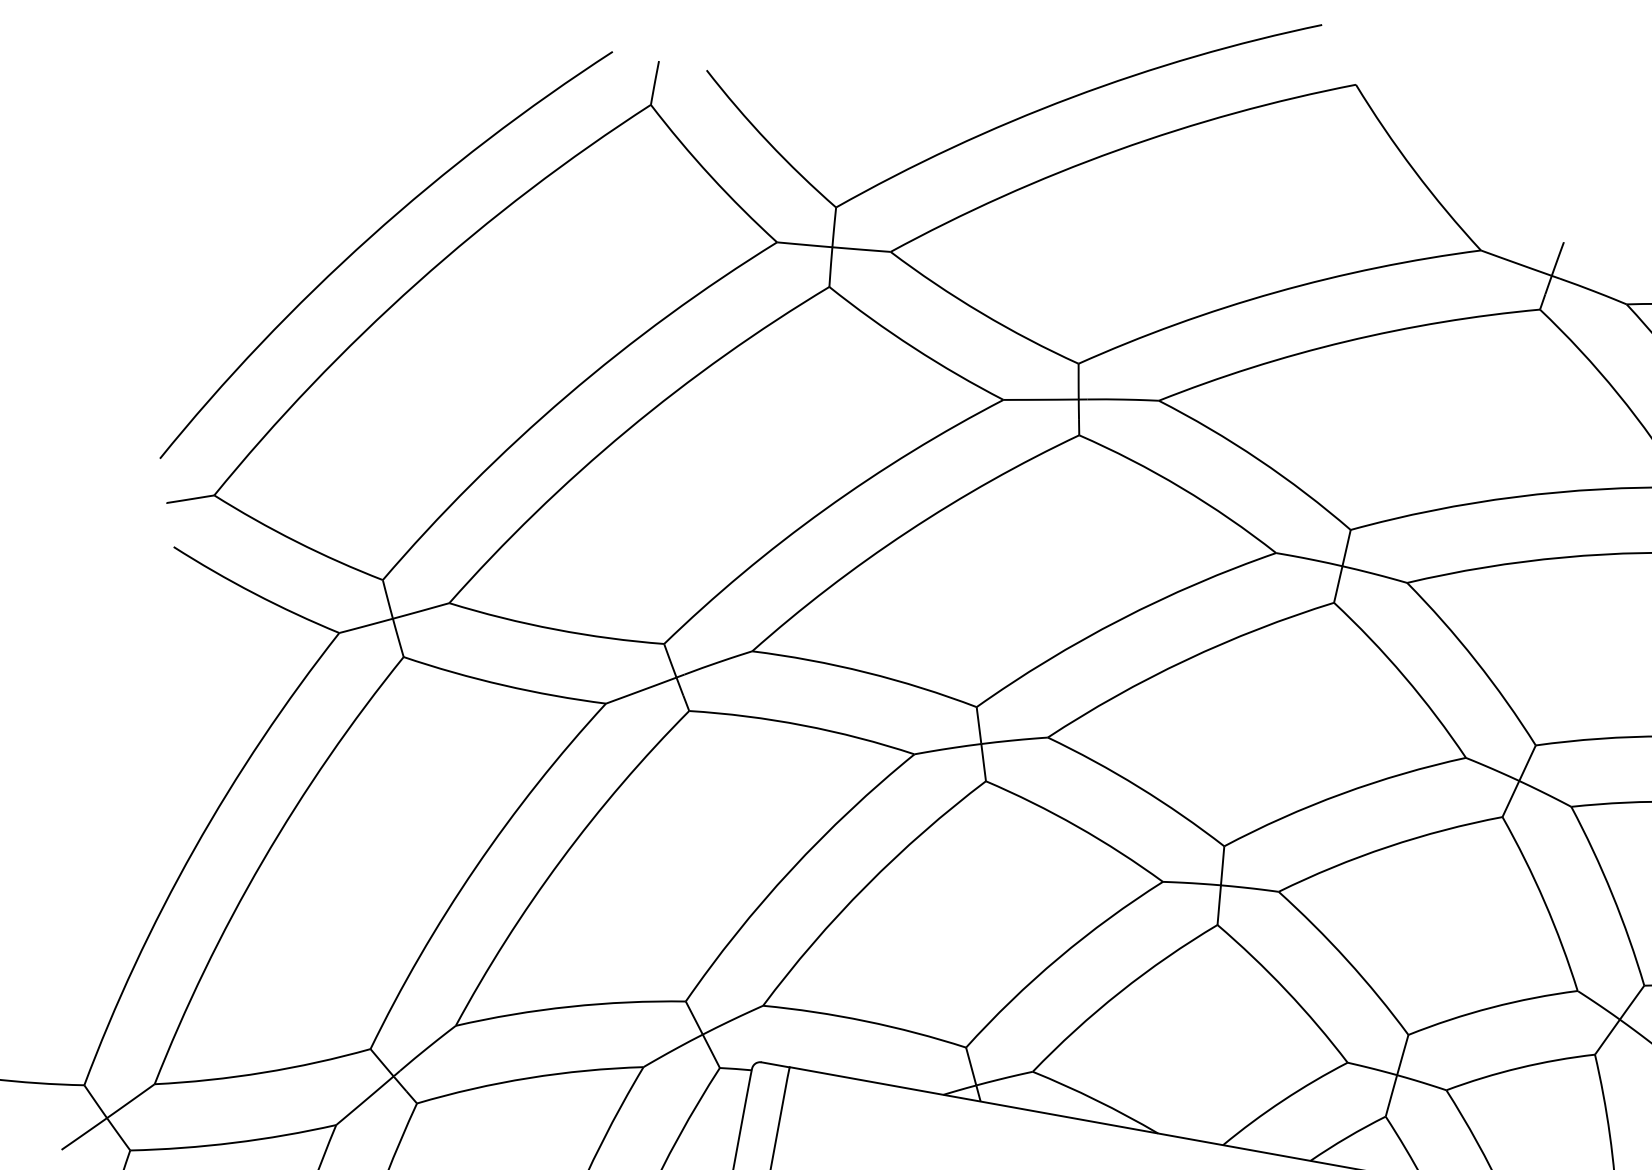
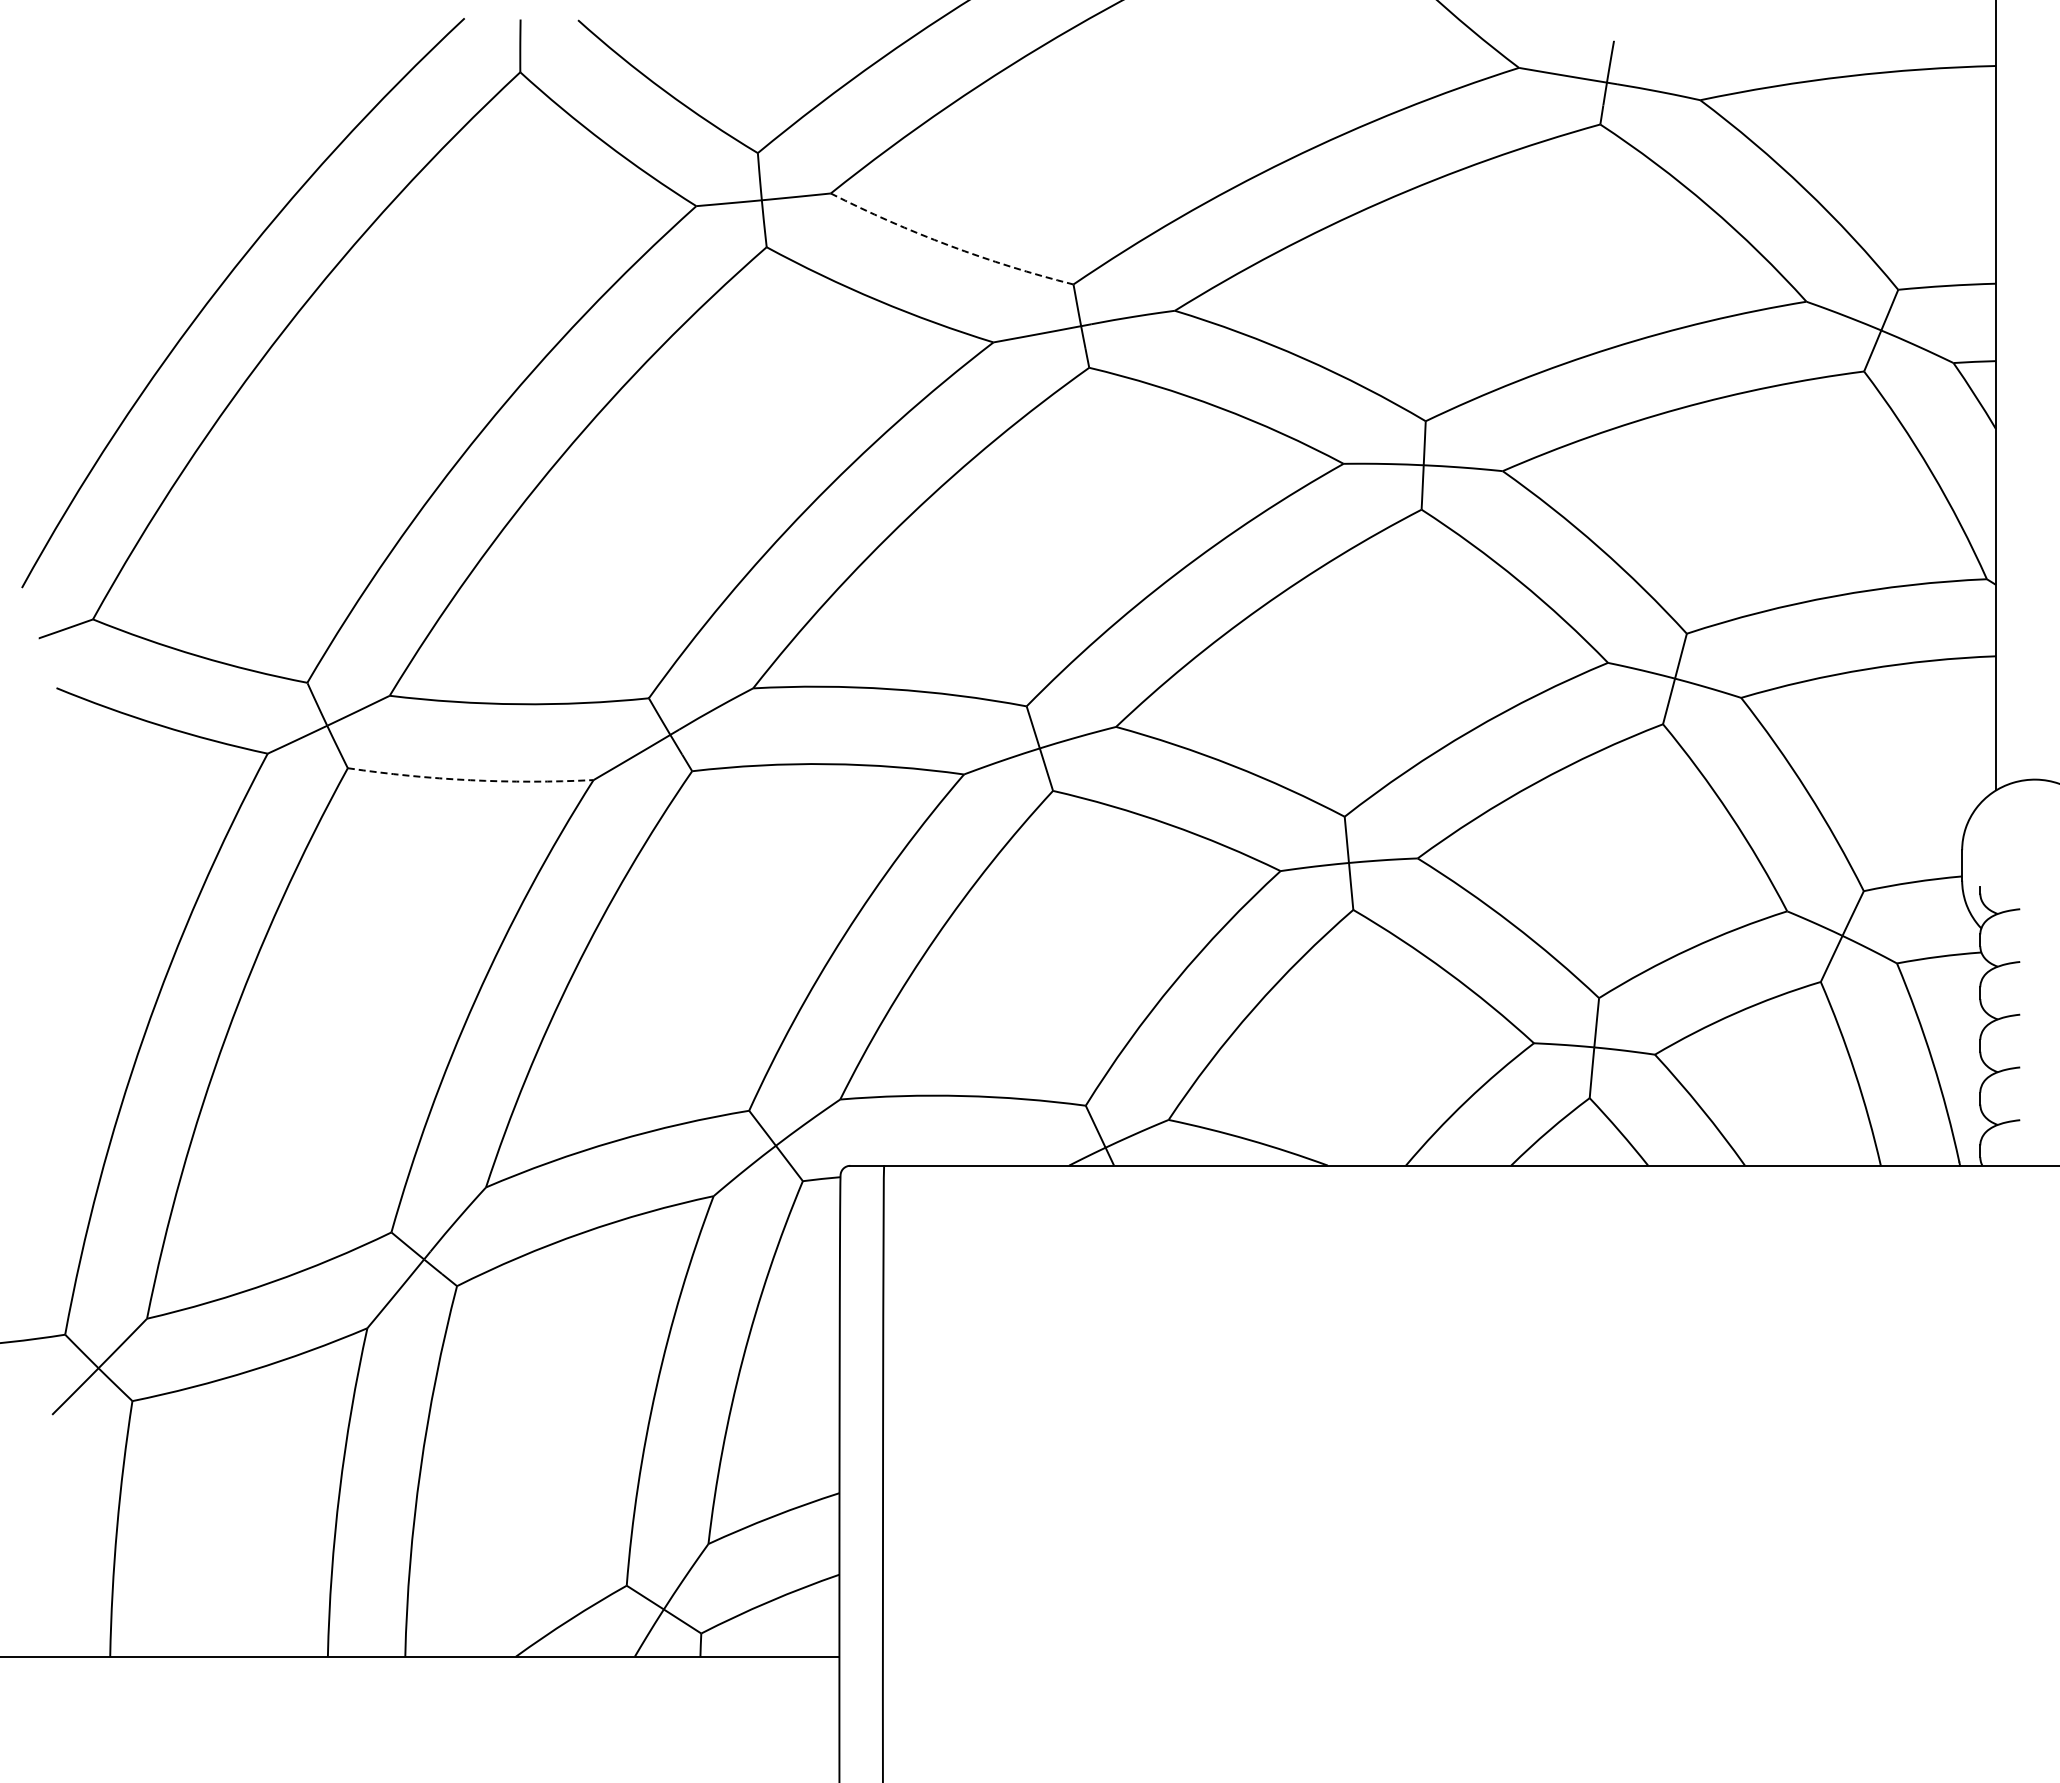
arc: (981, 312) -> (949, 245), solid -> dashed
arc: (503, 685) -> (470, 780), solid -> dashed

